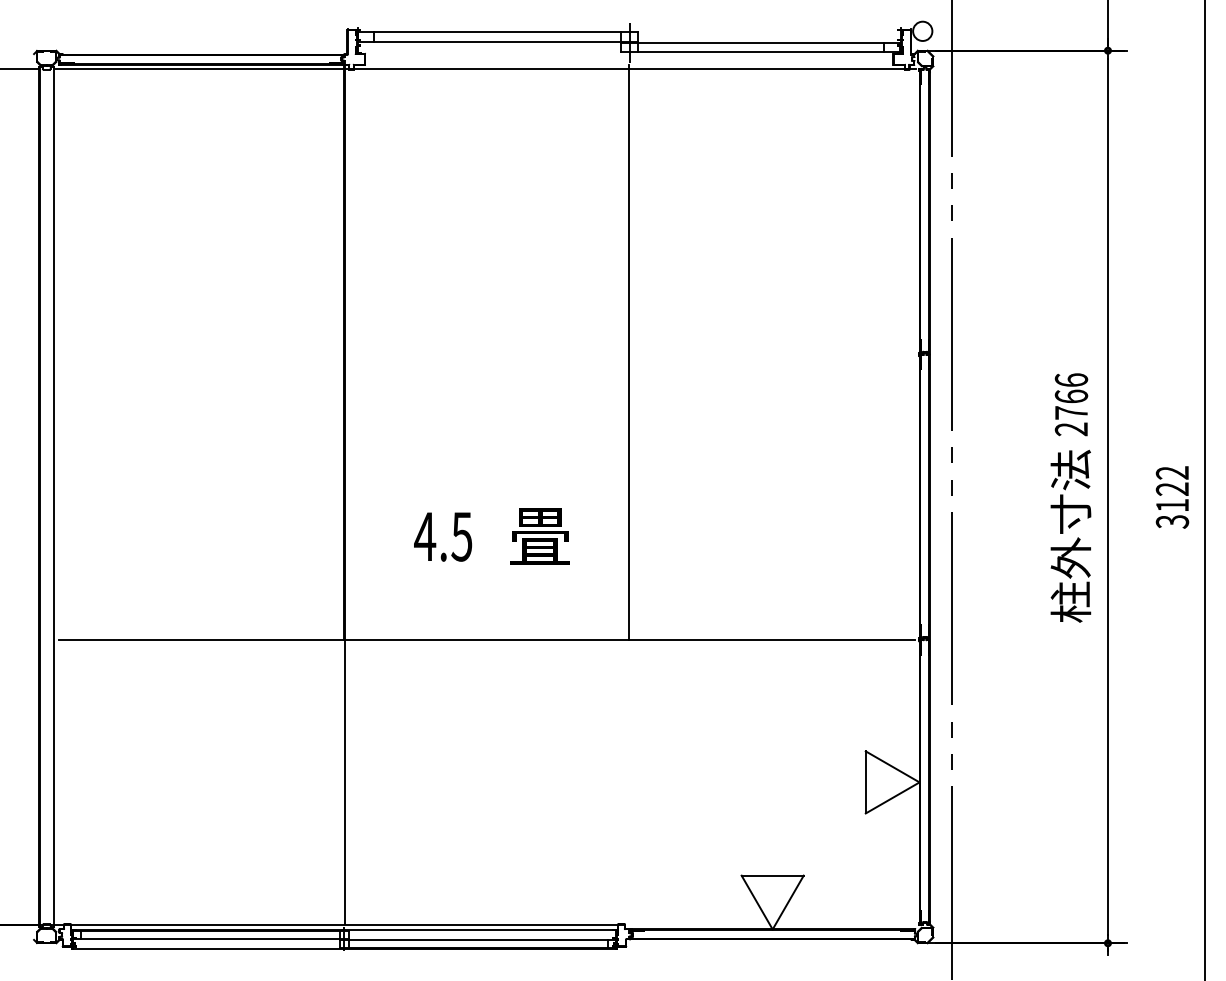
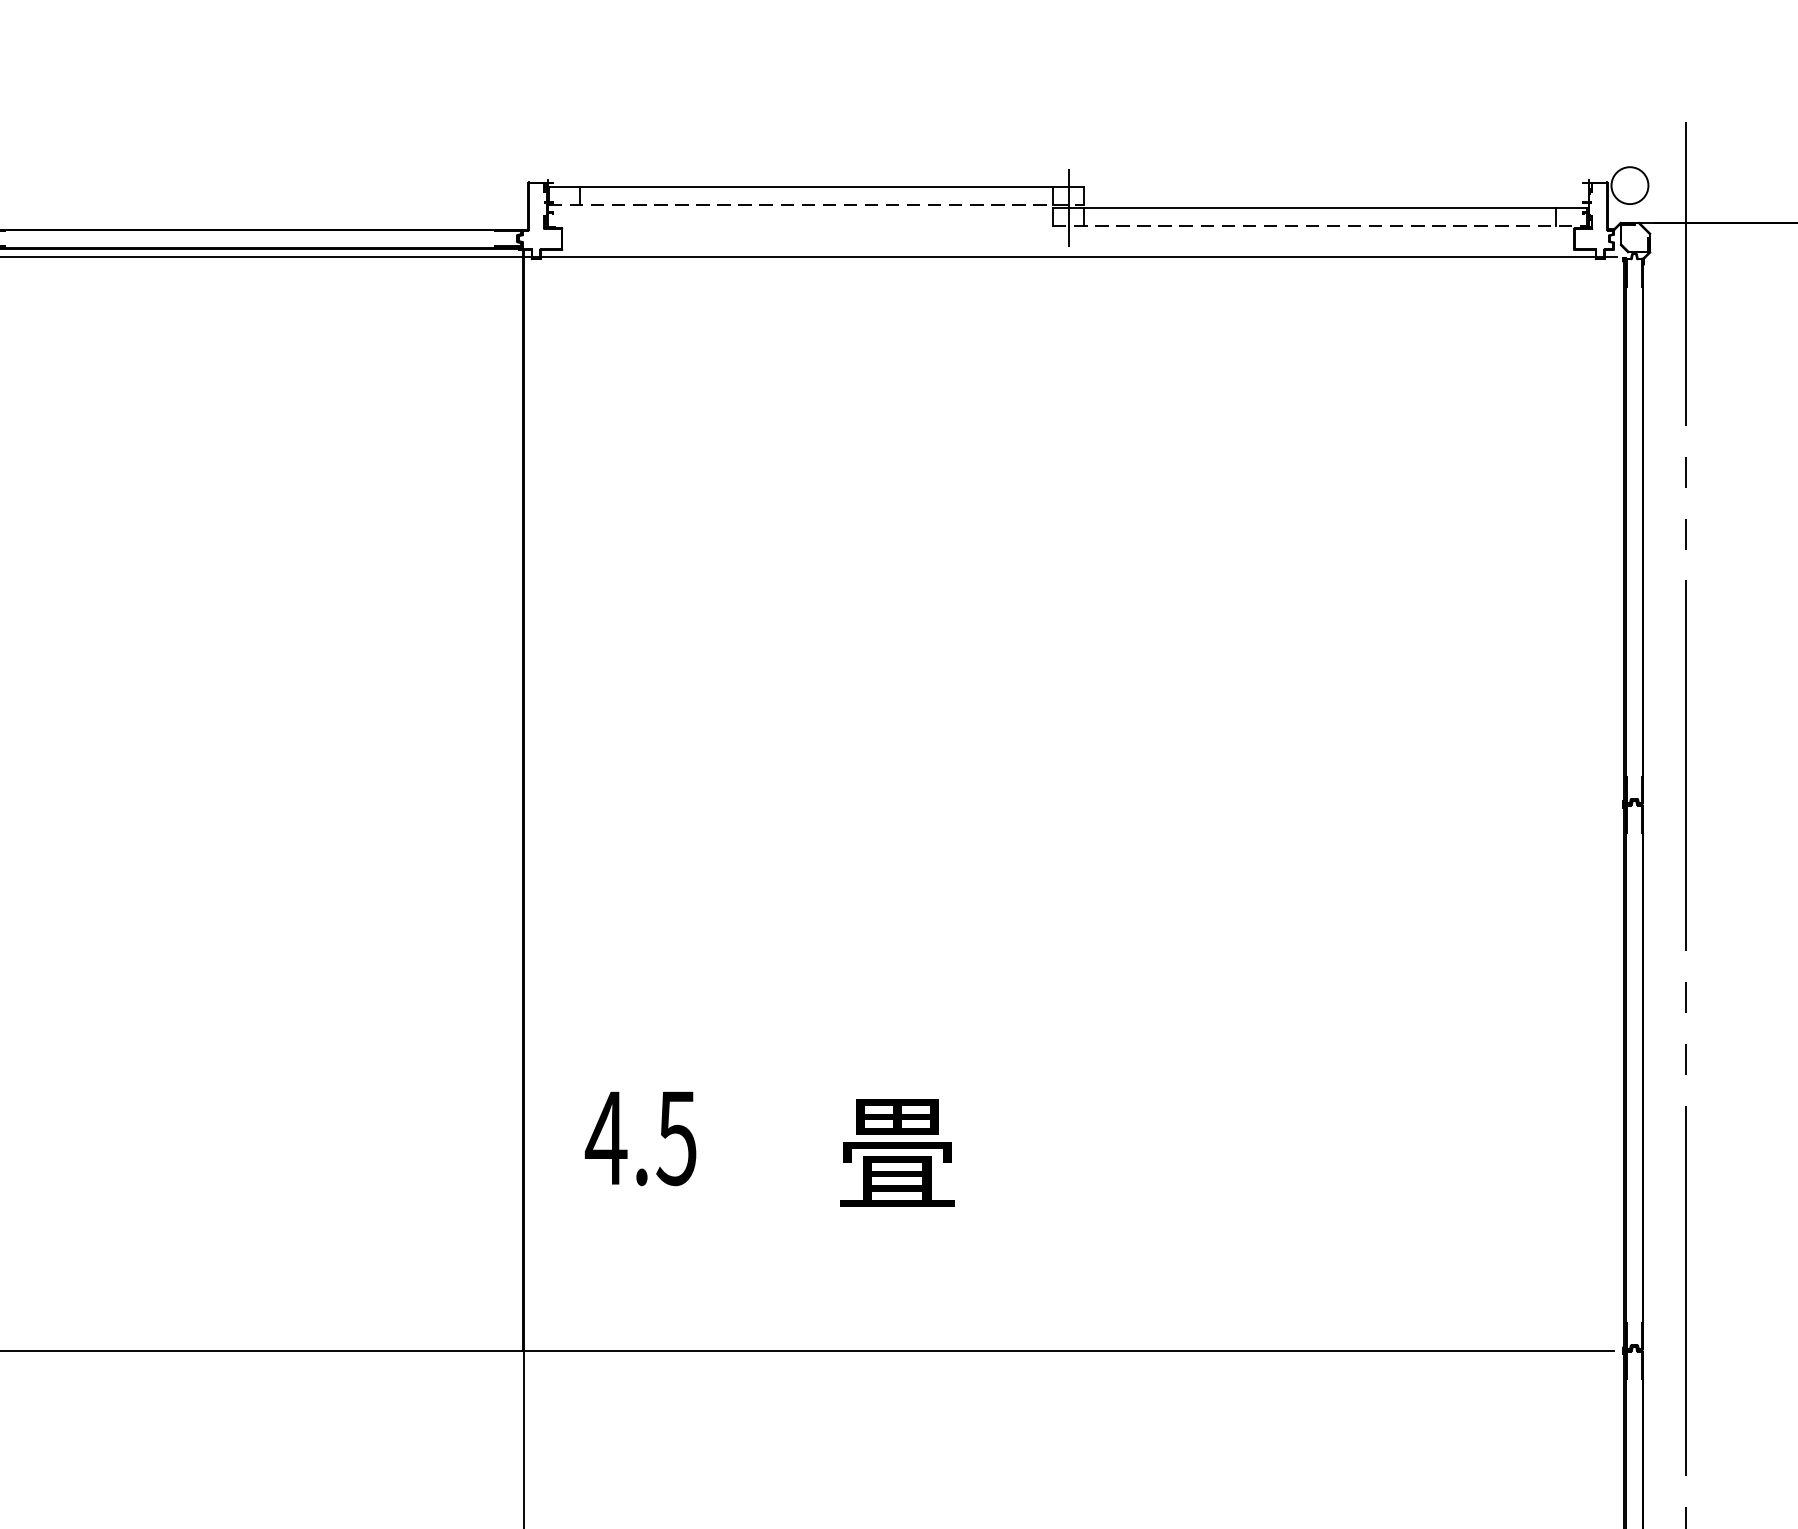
line: (497, 41) -> (815, 205), solid -> dashed
line: (761, 52) -> (1321, 226), solid -> dashed
line: (628, 351) -> (1066, 798), removed
text: (443, 536) -> (641, 1137), moved

